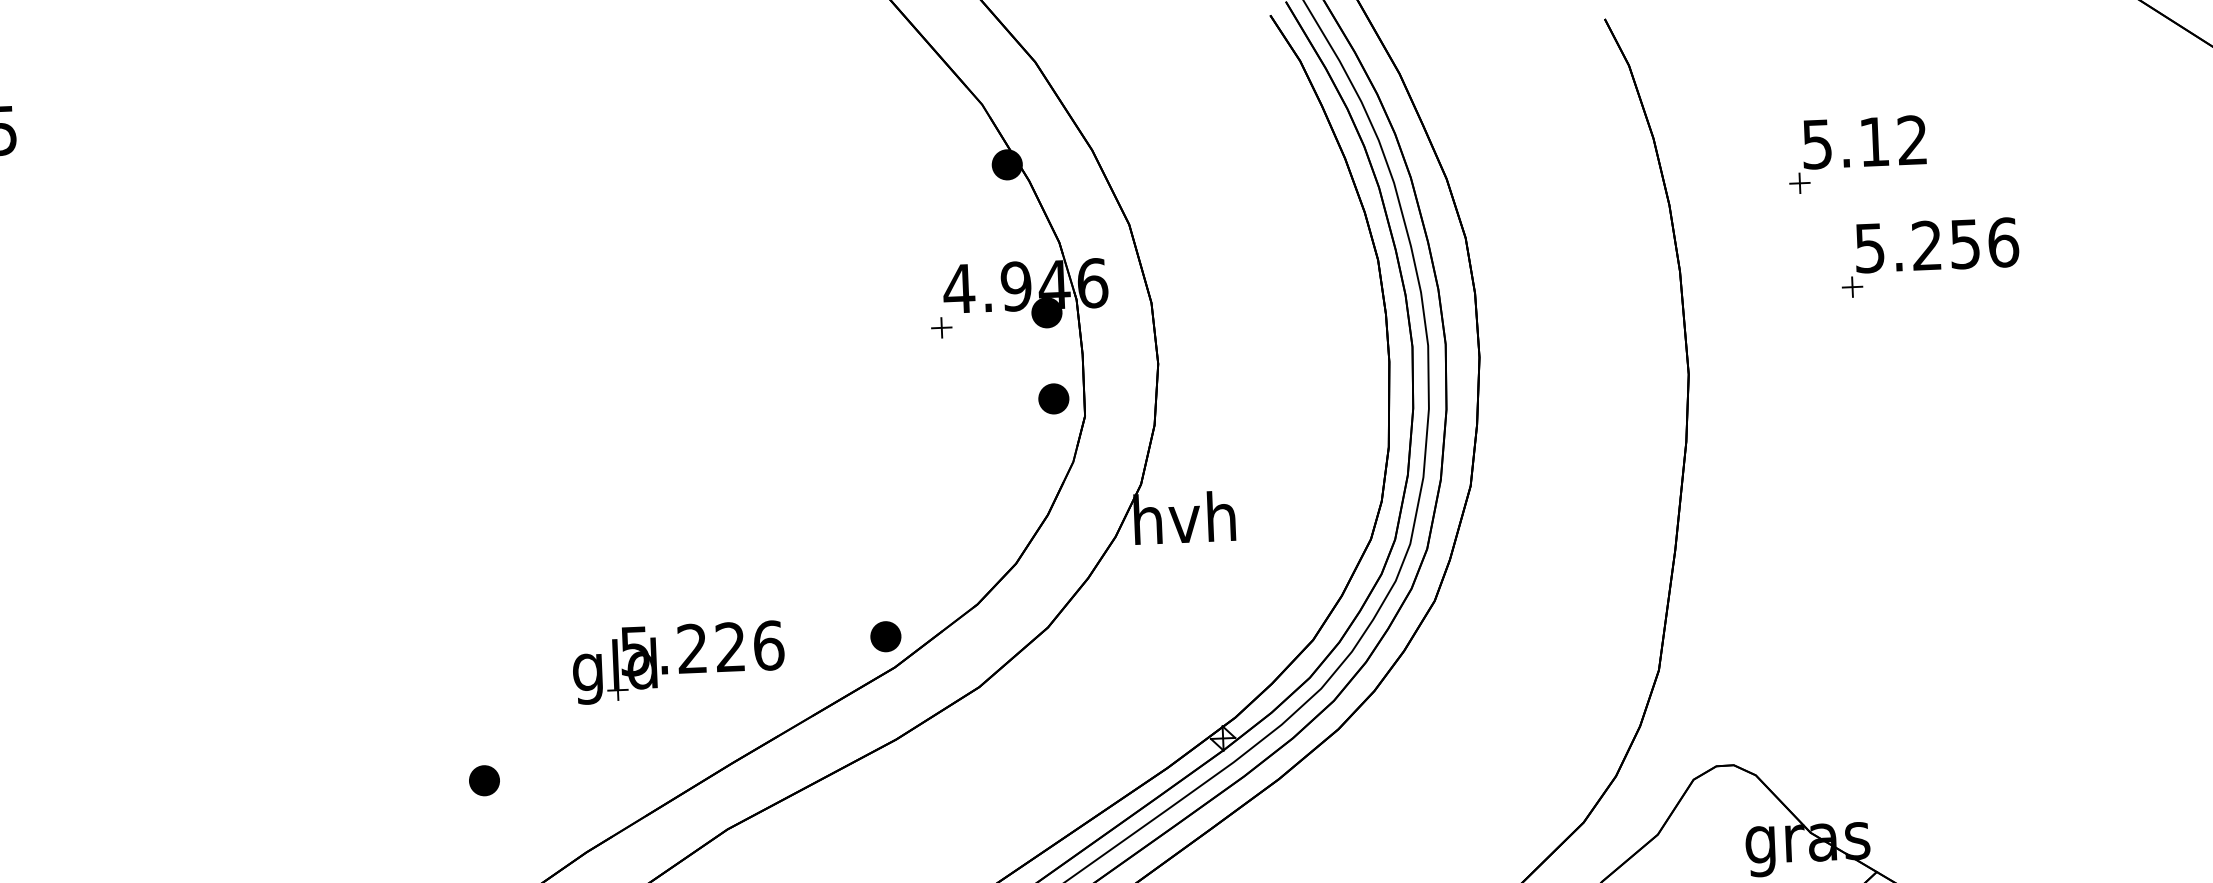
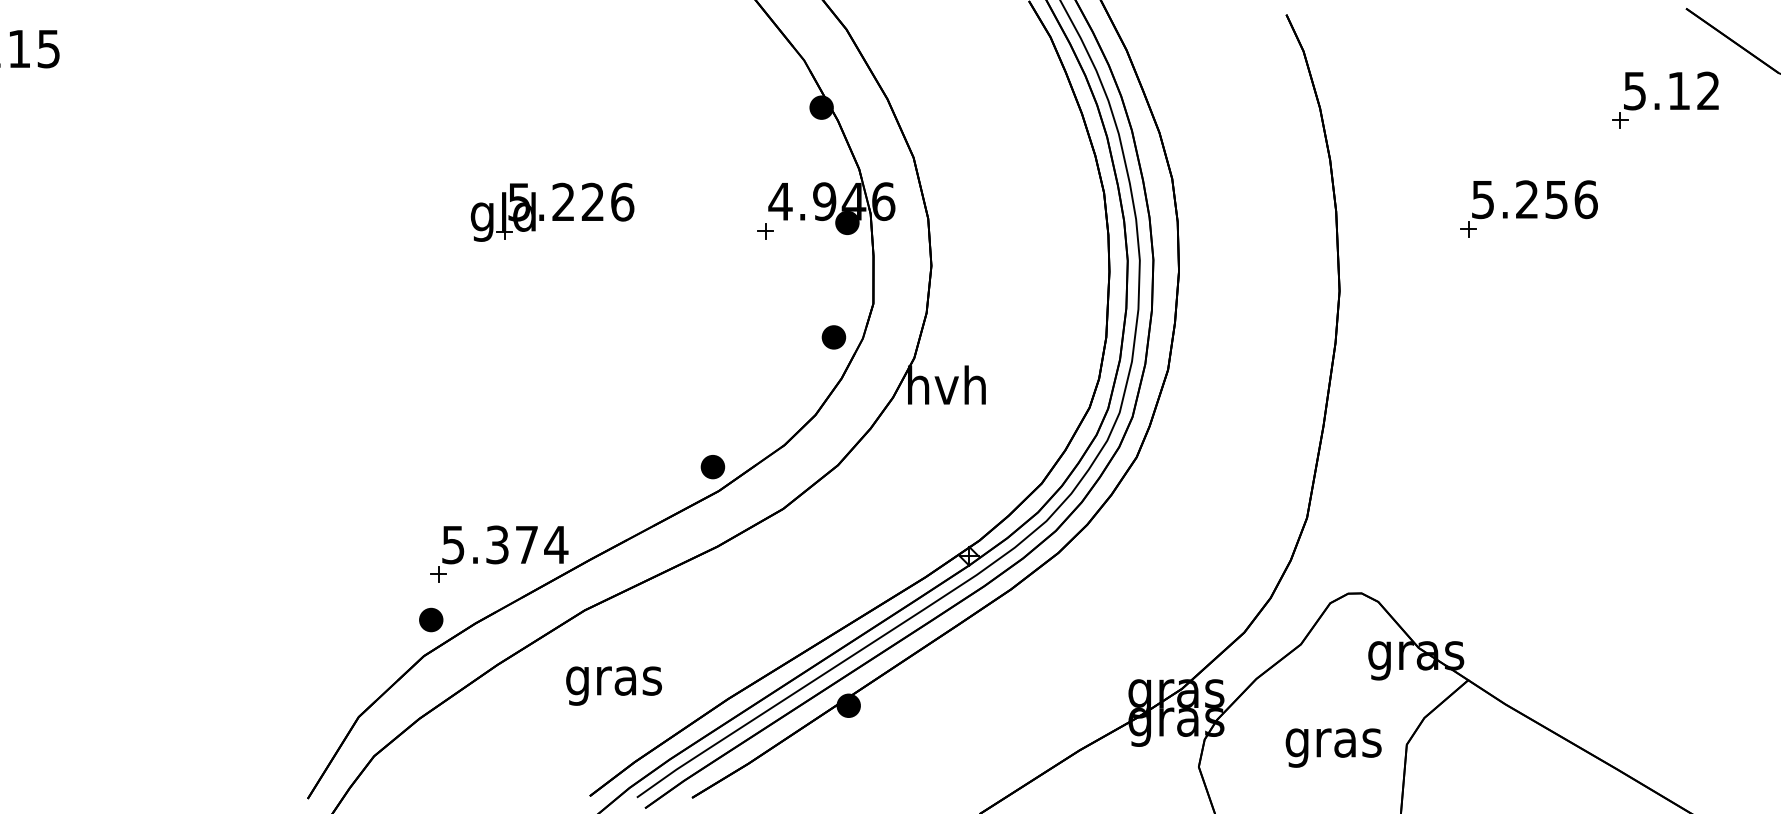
part: (1849, 159) -> (1659, 103), moved
part: (1053, 399) -> (833, 337), moved
part: (678, 661) -> (552, 211), moved
part: (613, 760) -> (499, 553), added
part: (484, 780) -> (431, 619), moved

